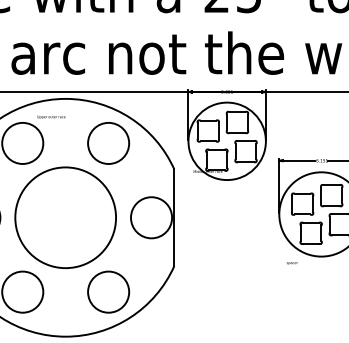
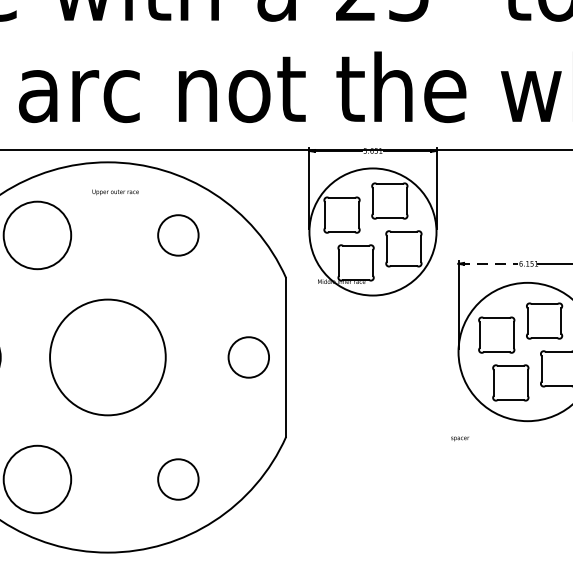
text: (51, 116) -> (115, 191), moved
circle: (108, 143) -> (178, 235), size x0.6
line: (297, 160) -> (488, 263), solid -> dashed
circle: (65, 217) -> (107, 356), size x0.7
circle: (151, 217) -> (248, 356), size x0.6
text: (292, 263) -> (460, 439), moved
circle: (108, 291) -> (178, 478), size x0.6

